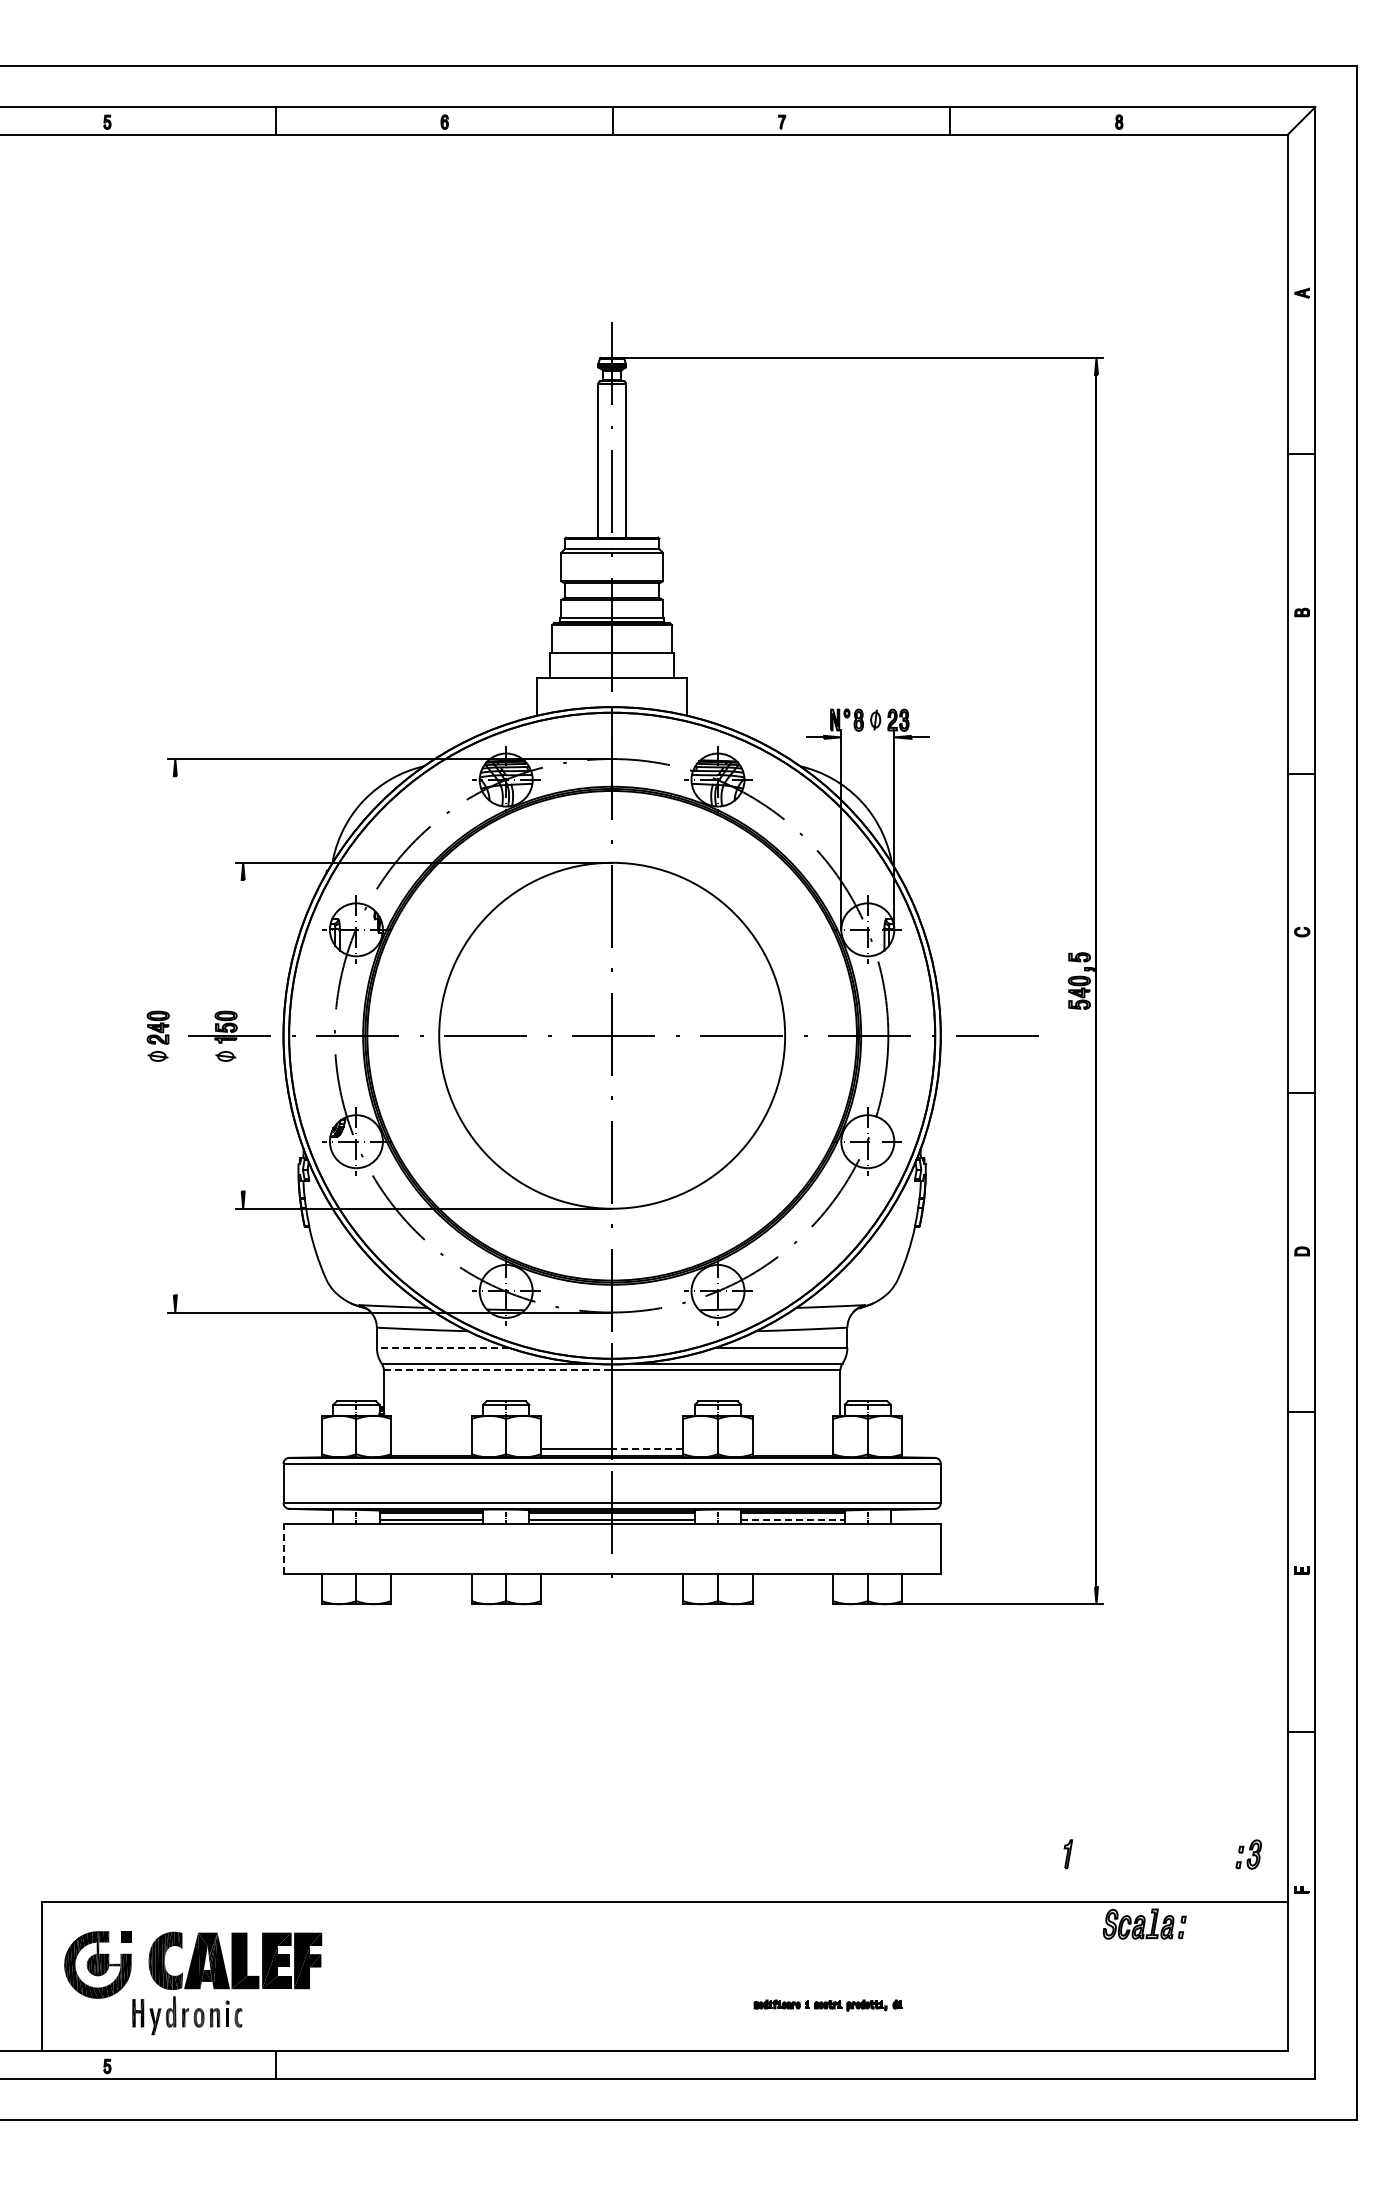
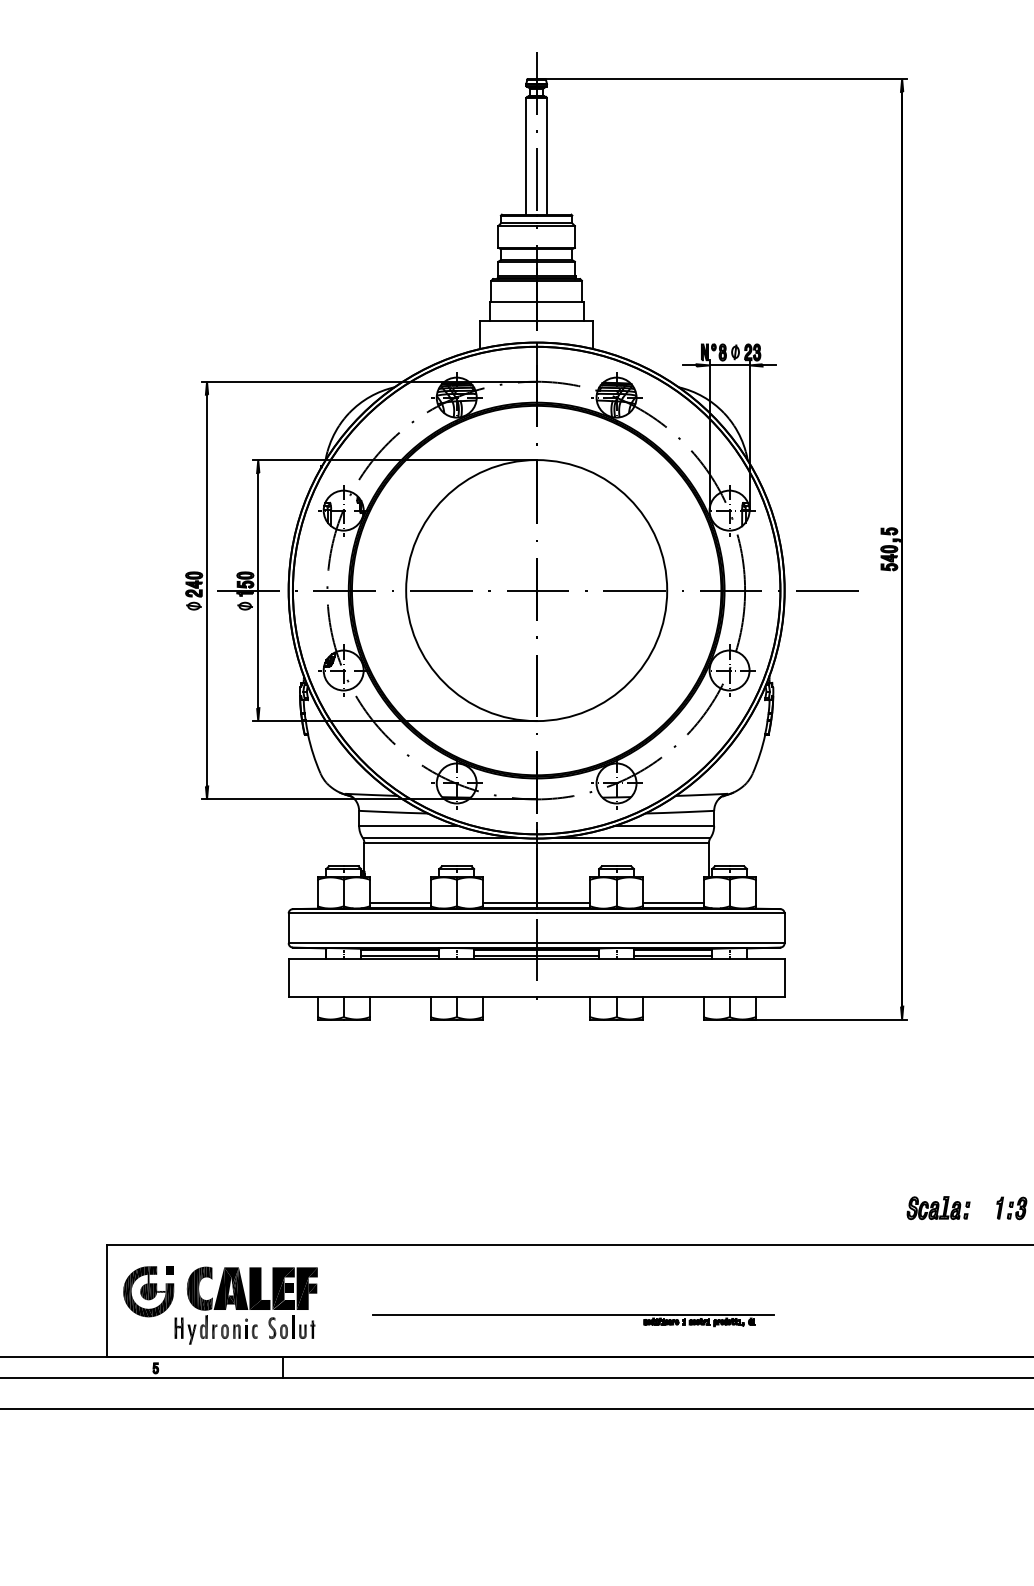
line: (867, 737) -> (729, 365), added
line: (175, 1035) -> (207, 590), added
line: (243, 1035) -> (258, 590), added
line: (442, 1347) -> (408, 825), dashed -> solid
line: (498, 1370) -> (450, 843), dashed -> solid
line: (431, 1449) -> (400, 902), added
line: (647, 1449) -> (563, 902), dashed -> solid
line: (792, 1449) -> (672, 902), added
line: (792, 1519) -> (672, 955), dashed -> solid
line: (283, 1548) -> (288, 977), dashed -> solid
part: (1068, 1853) -> (1000, 1207), moved
part: (1144, 1923) -> (938, 1207), moved
line: (660, 1995) -> (573, 1314), added
part: (287, 2011) -> (291, 1326), added

